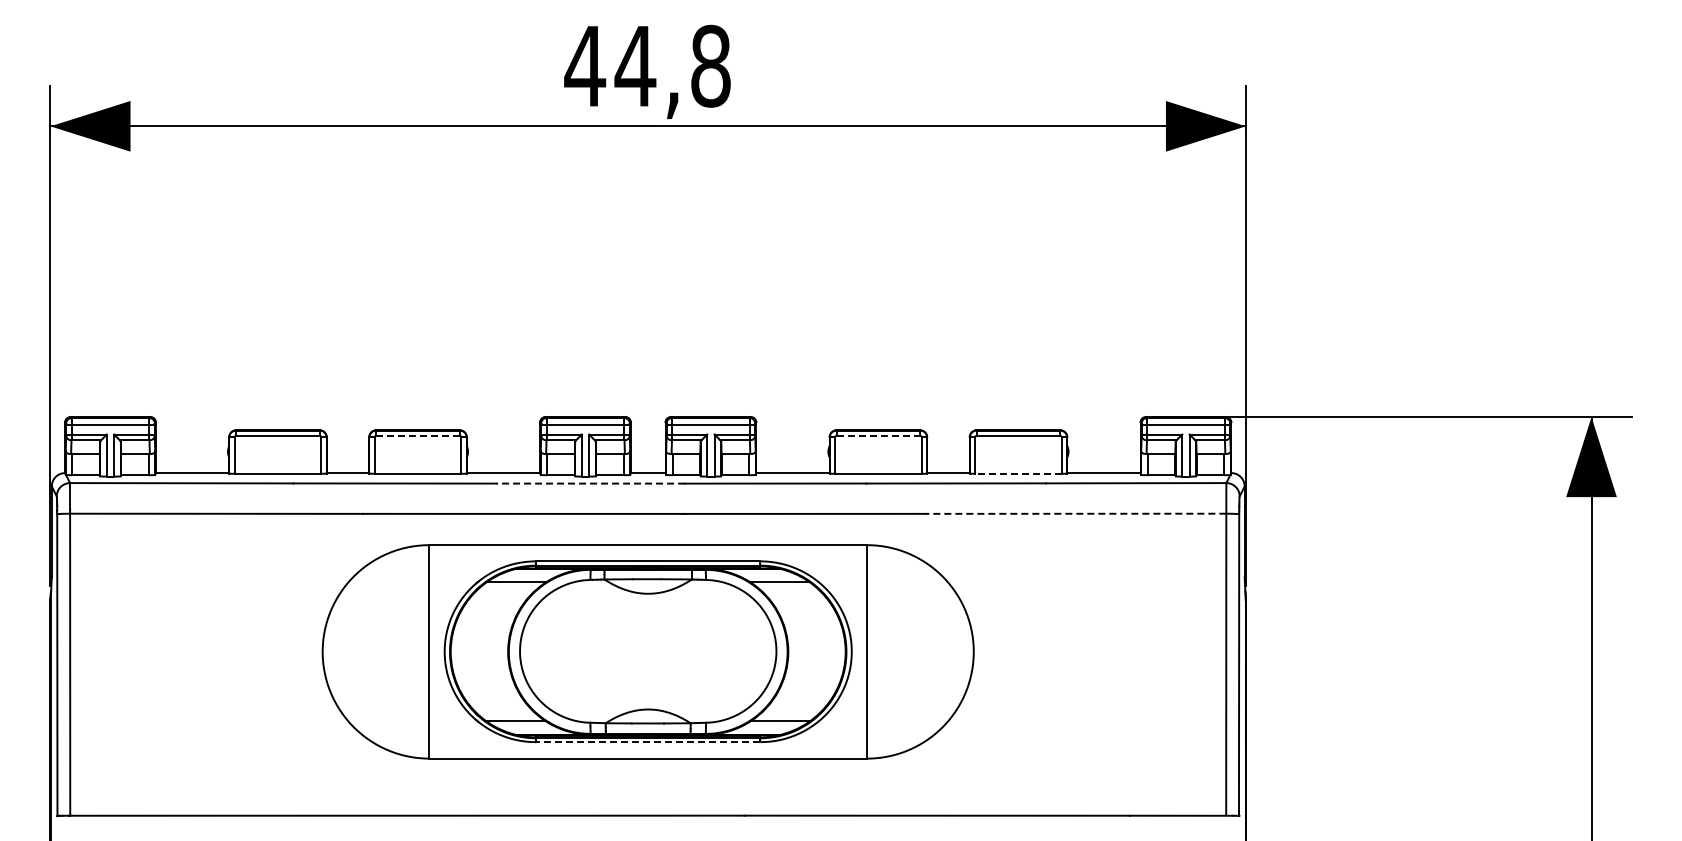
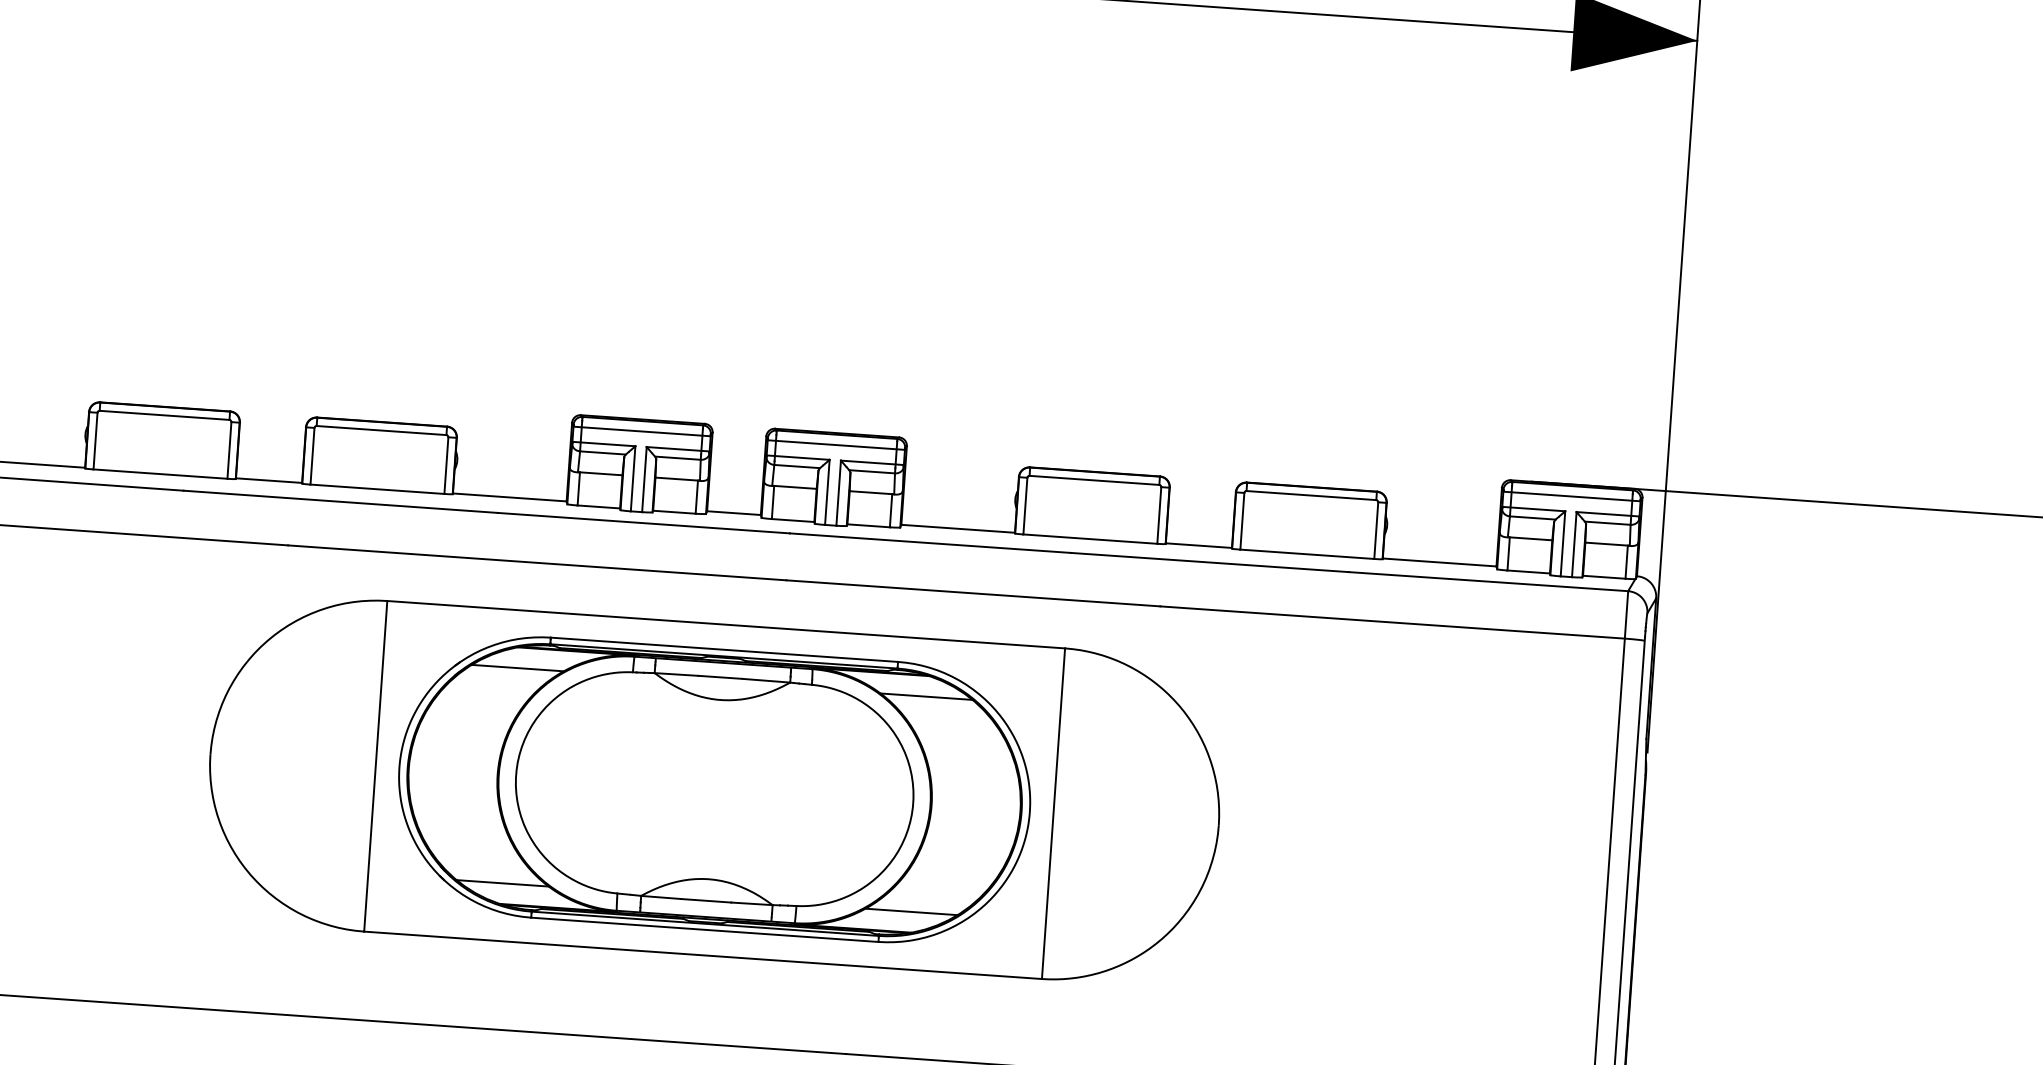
line: (418, 435) -> (382, 430), dashed -> solid
line: (878, 435) -> (1094, 479), dashed -> solid
line: (1018, 473) -> (1307, 553), dashed -> solid
line: (590, 483) -> (643, 522), dashed -> solid
line: (1076, 513) -> (1392, 622), dashed -> solid
line: (647, 742) -> (703, 930), dashed -> solid

